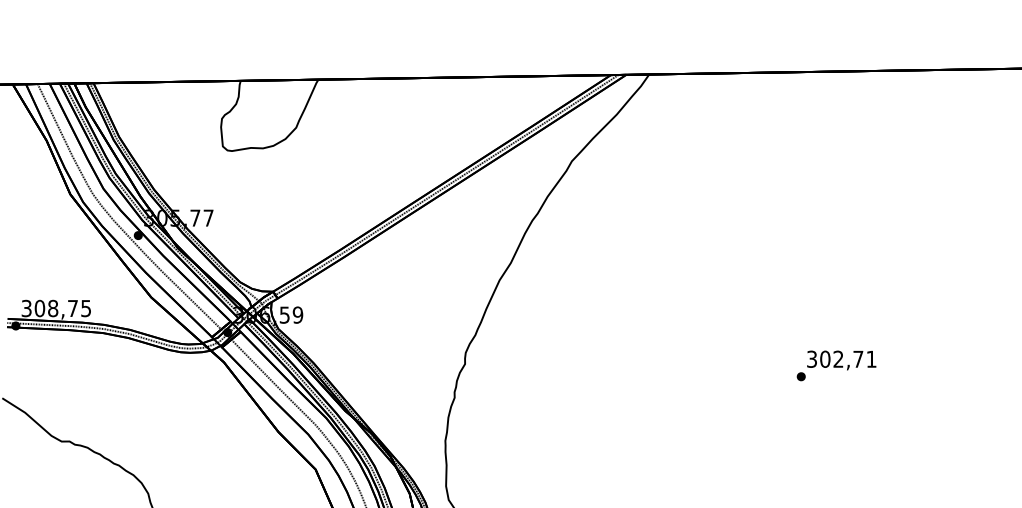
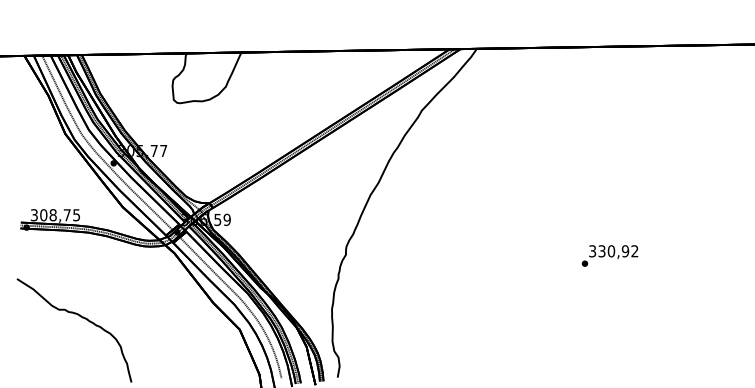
text: (848, 359) -> (618, 251), 302,71 -> 330,92

